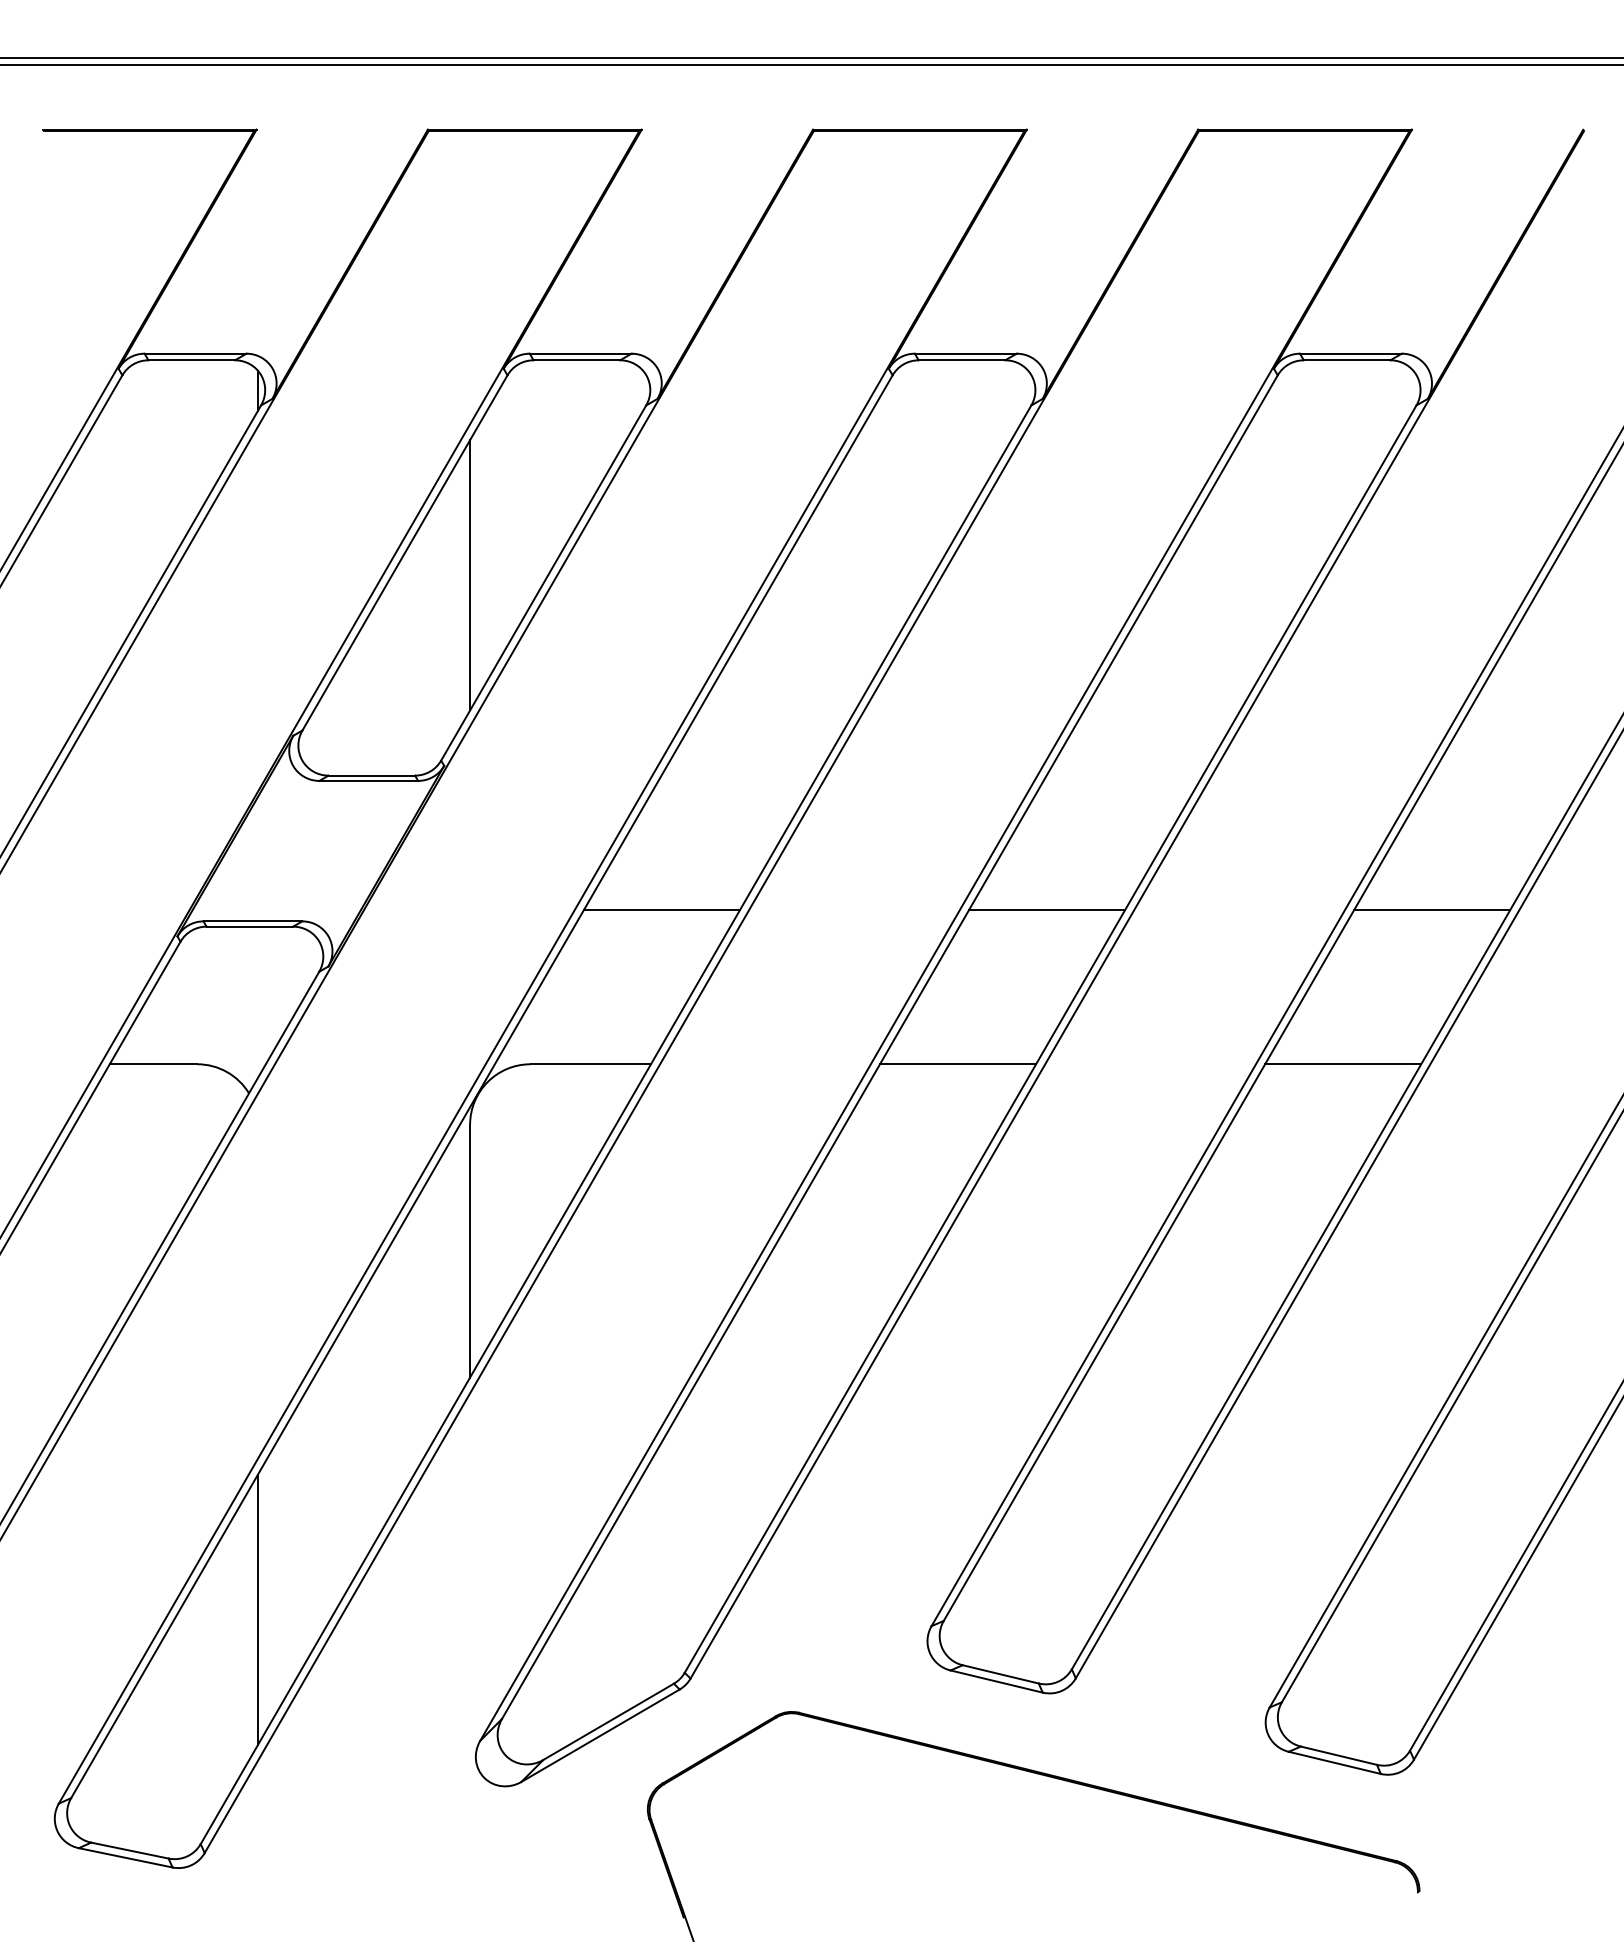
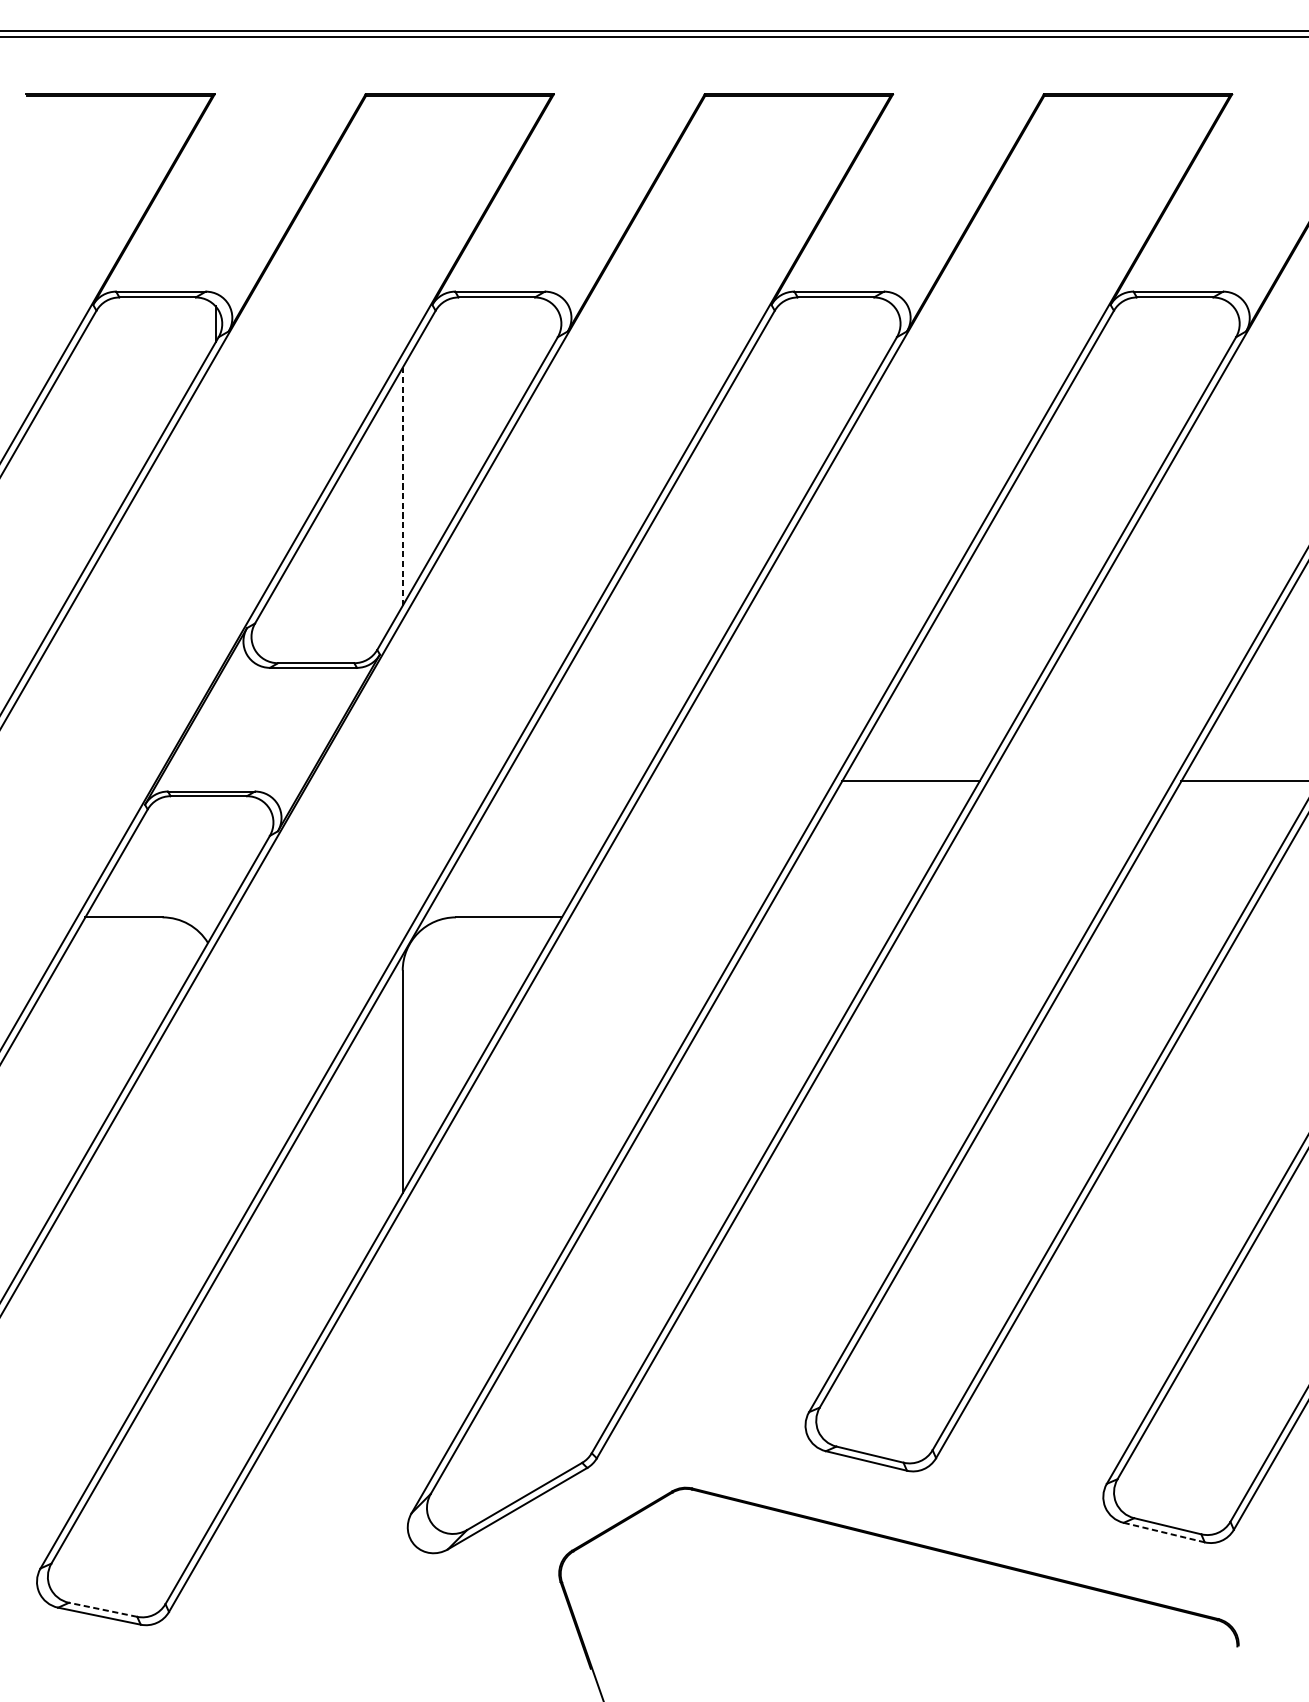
line: (470, 574) -> (403, 486), solid -> dashed
line: (662, 909) -> (572, 781), removed
line: (958, 1064) -> (832, 917), removed
line: (1343, 1064) -> (1171, 917), removed
line: (257, 1609) -> (215, 1397), removed
line: (1335, 1763) -> (1164, 1533), solid -> dashed
line: (129, 1850) -> (102, 1609), solid -> dashed

